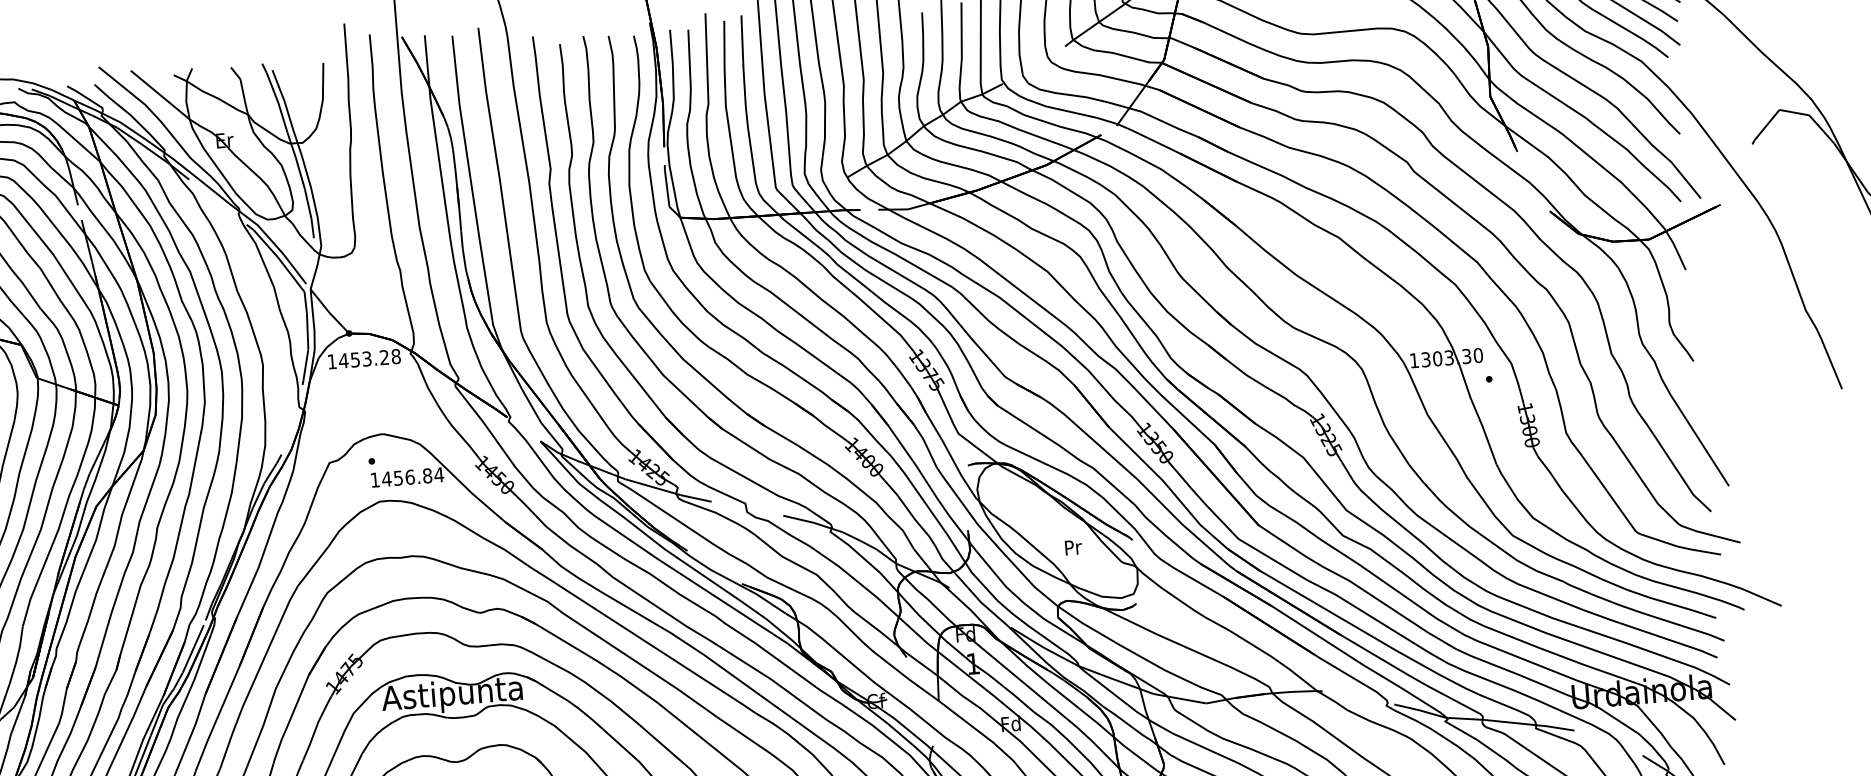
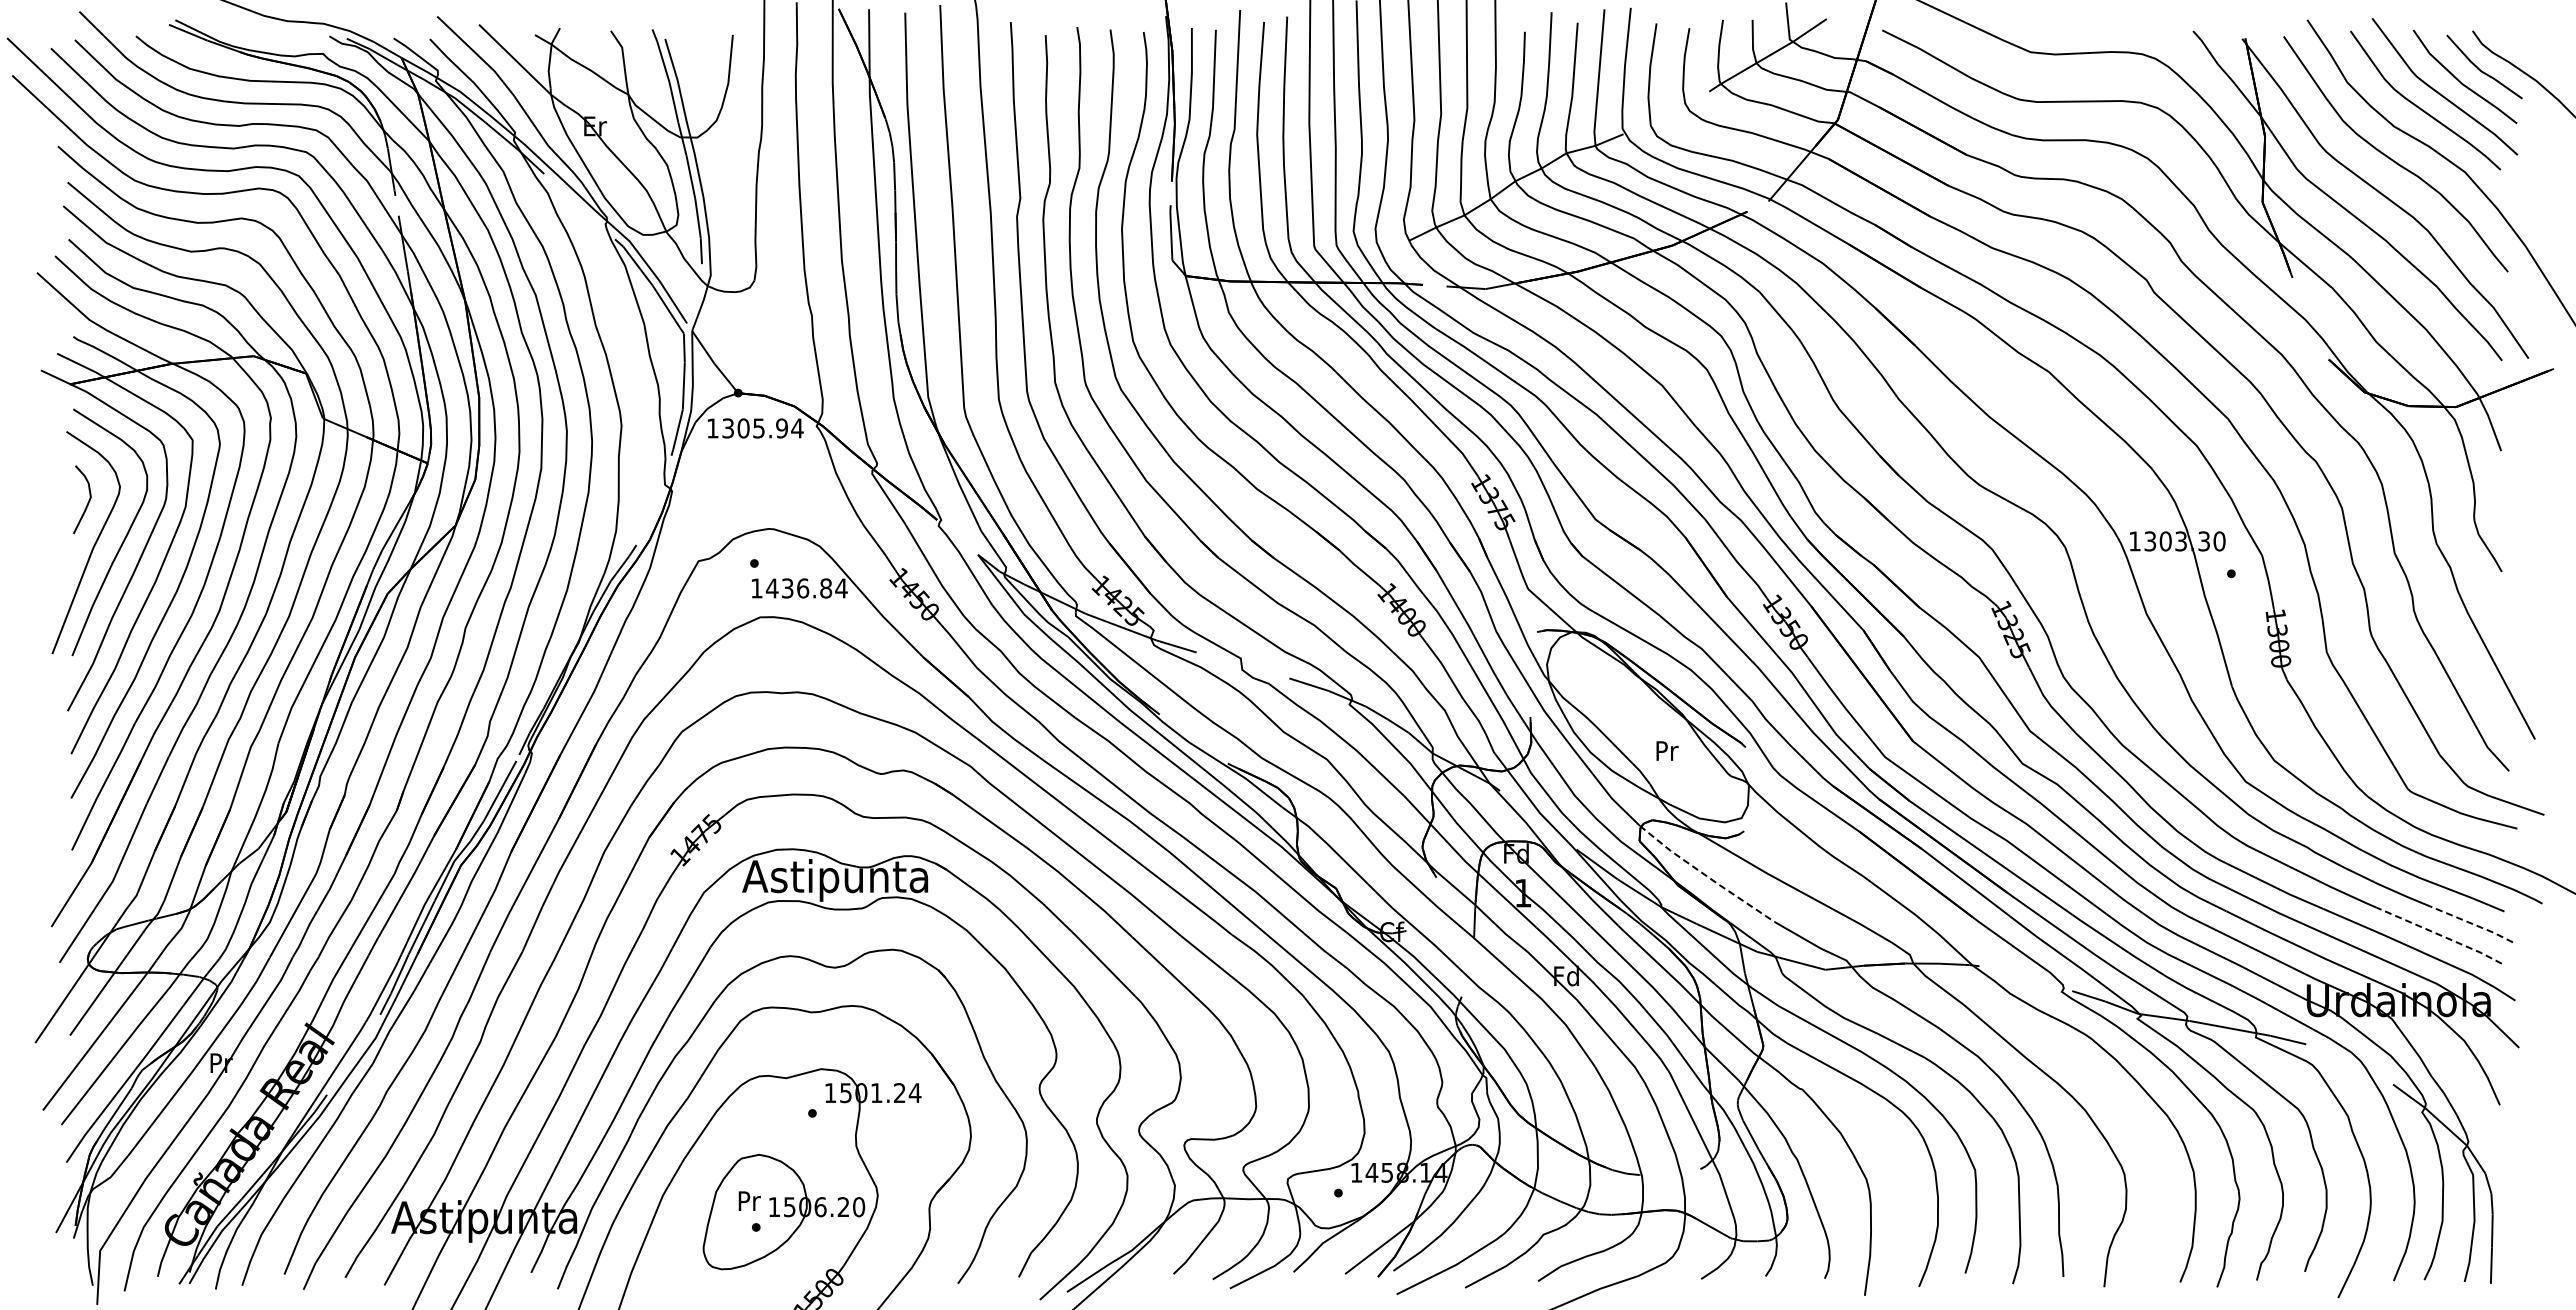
text: (369, 358) -> (762, 428), 1453.28 -> 1305.94
text: (398, 477) -> (787, 587), 1456.84 -> 1436.84
line: (1692, 629) -> (2472, 923), solid -> dashed
line: (1110, 640) -> (1706, 876), solid -> dashed
line: (1668, 640) -> (2439, 935), solid -> dashed

